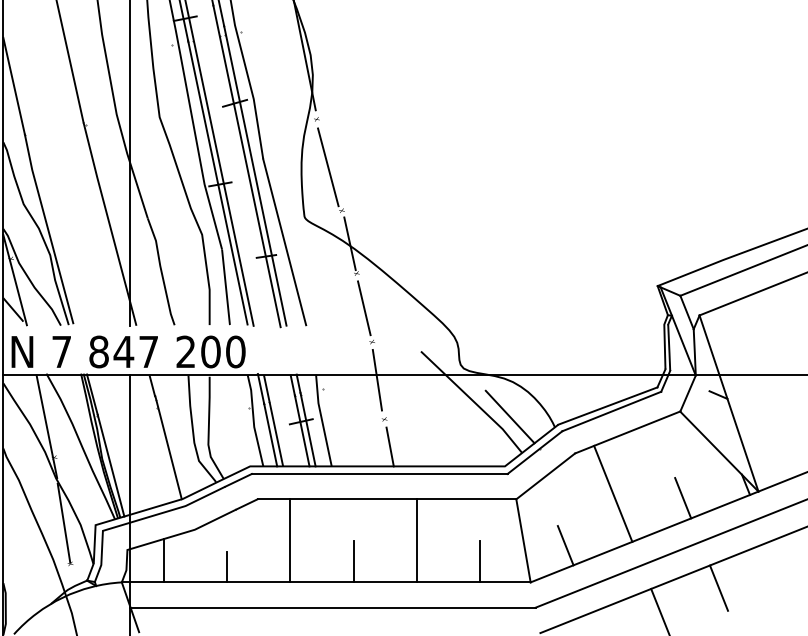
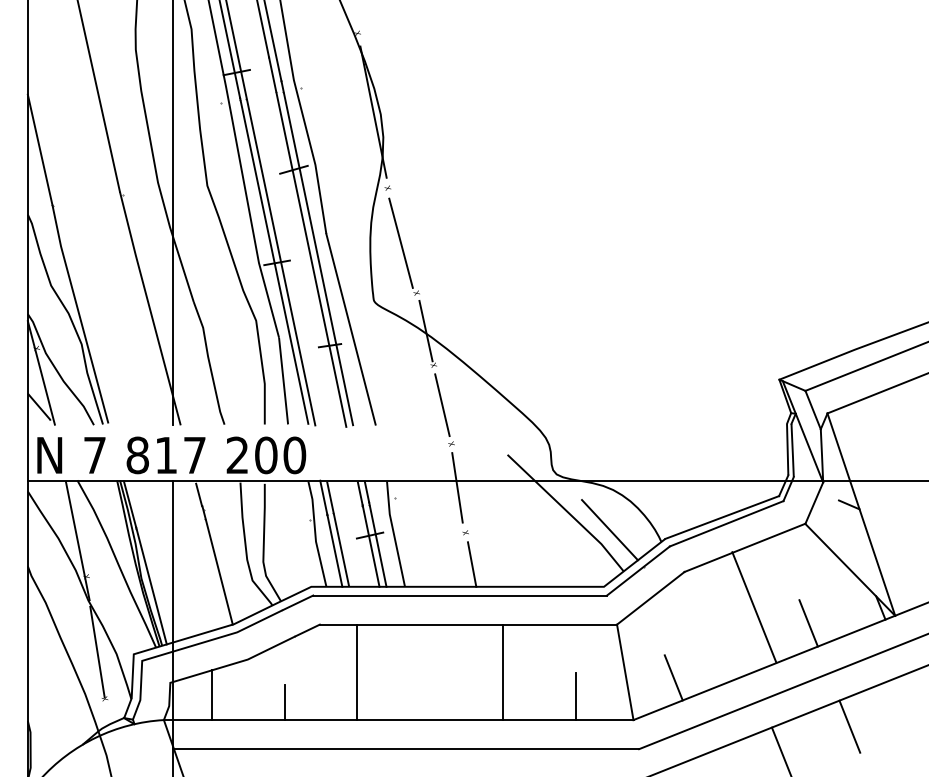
text: (124, 352) -> (166, 455), 847 -> 817
line: (613, 493) -> (754, 607), moved
line: (353, 561) -> (430, 696), removed

